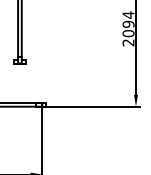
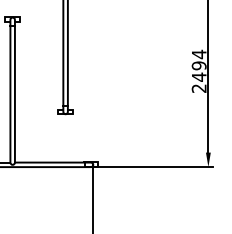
text: (127, 33) -> (198, 76), 2094 -> 2494

